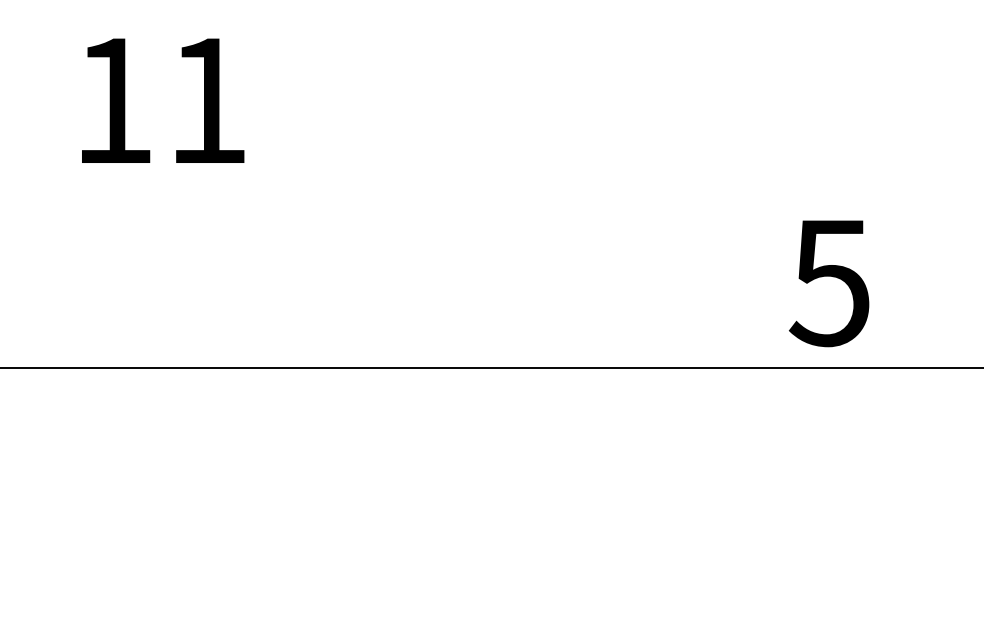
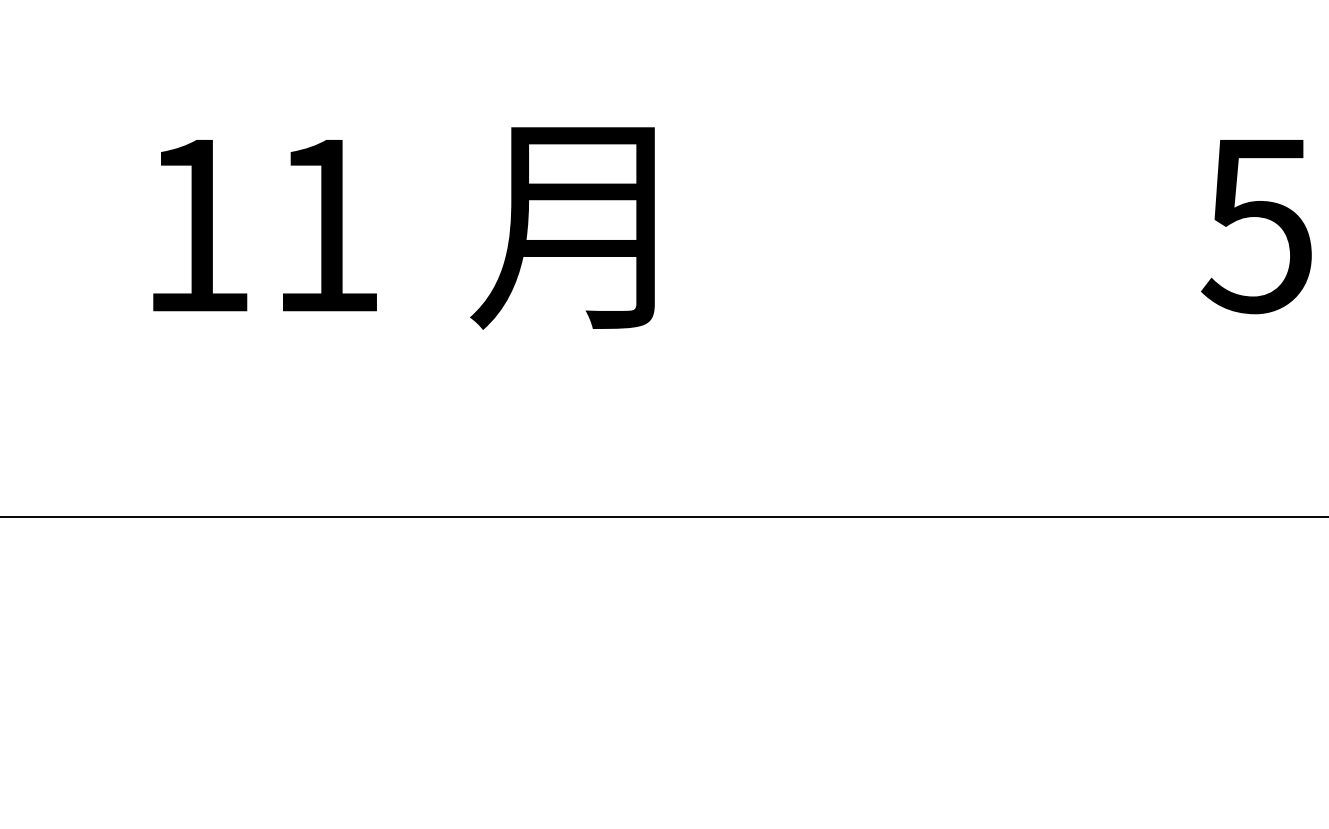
text: (163, 100) -> (265, 225), moved
part: (330, 157) -> (563, 227), added
text: (829, 283) -> (1257, 226), moved

